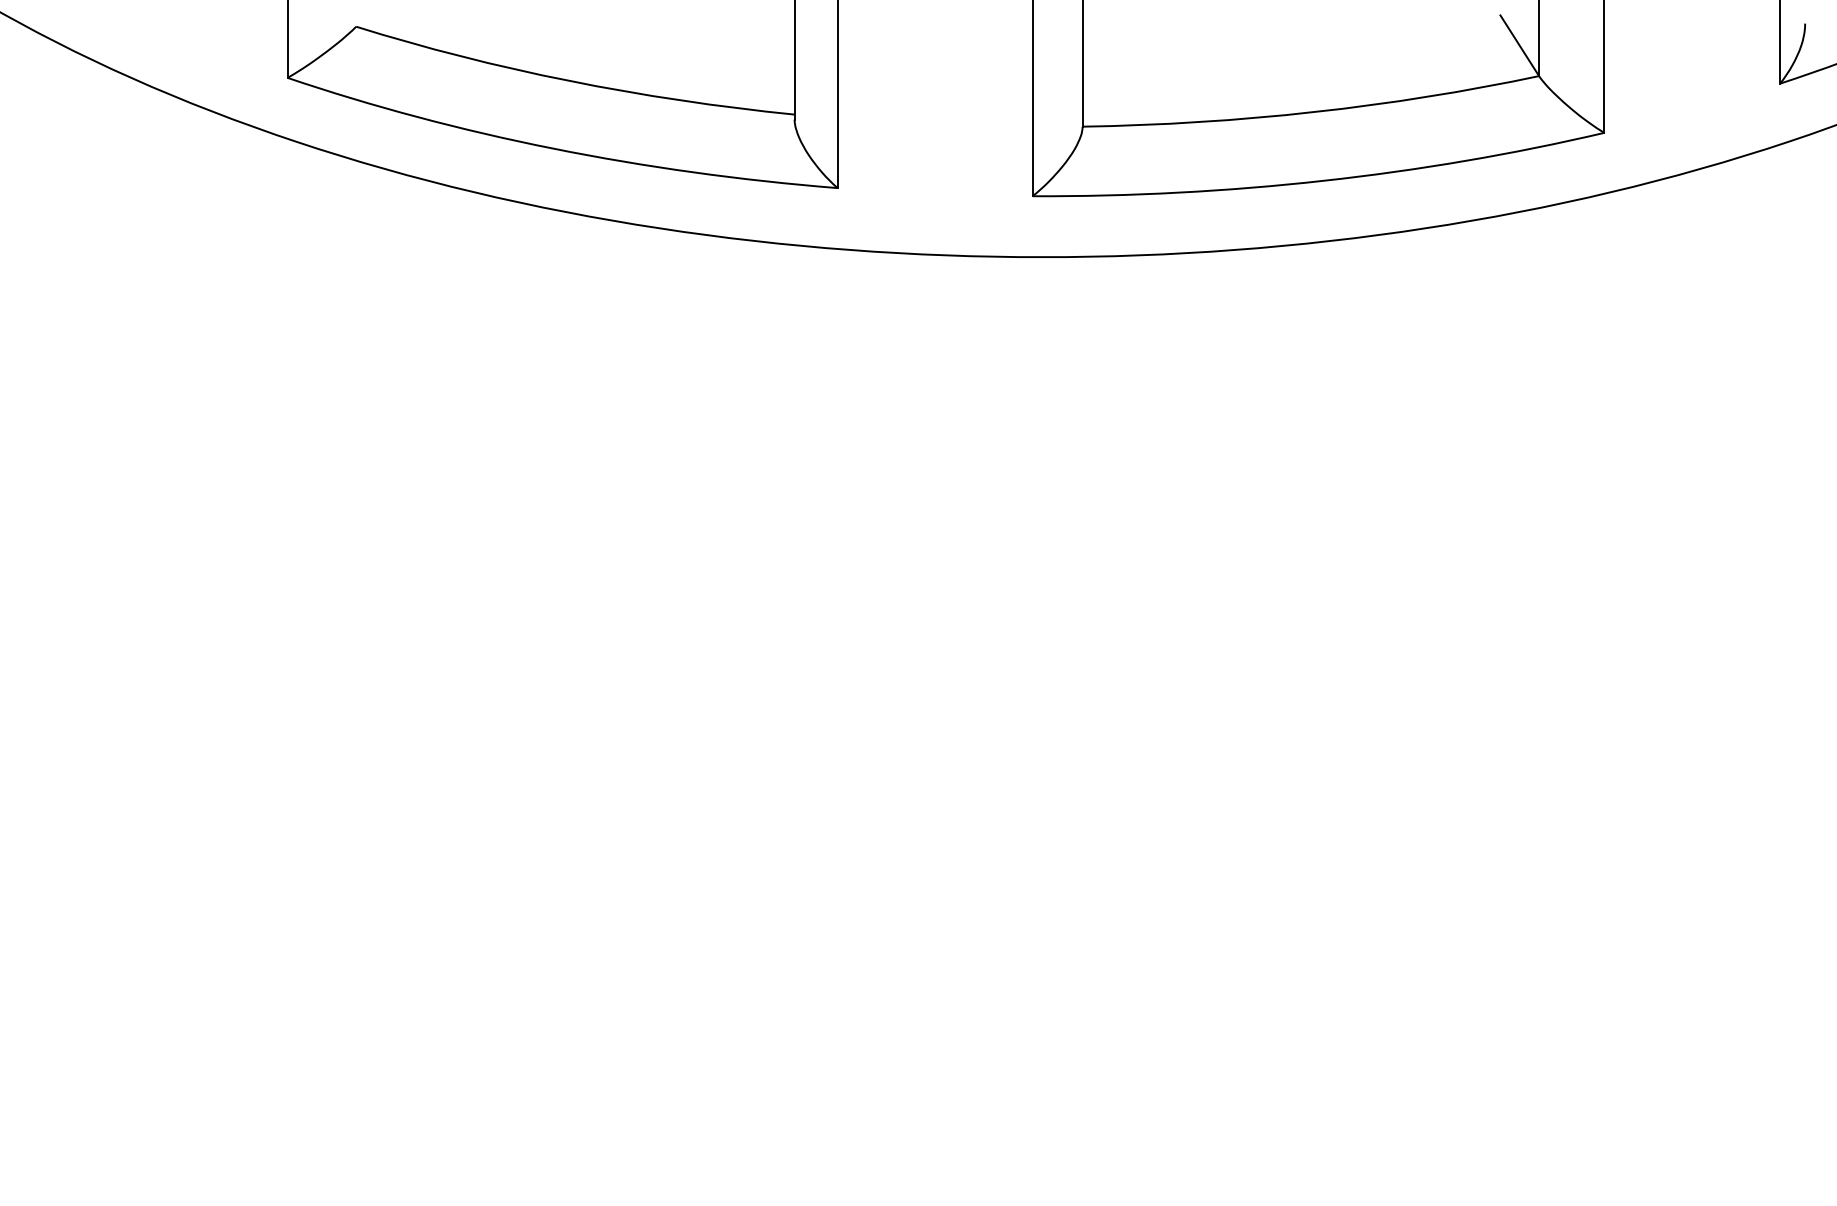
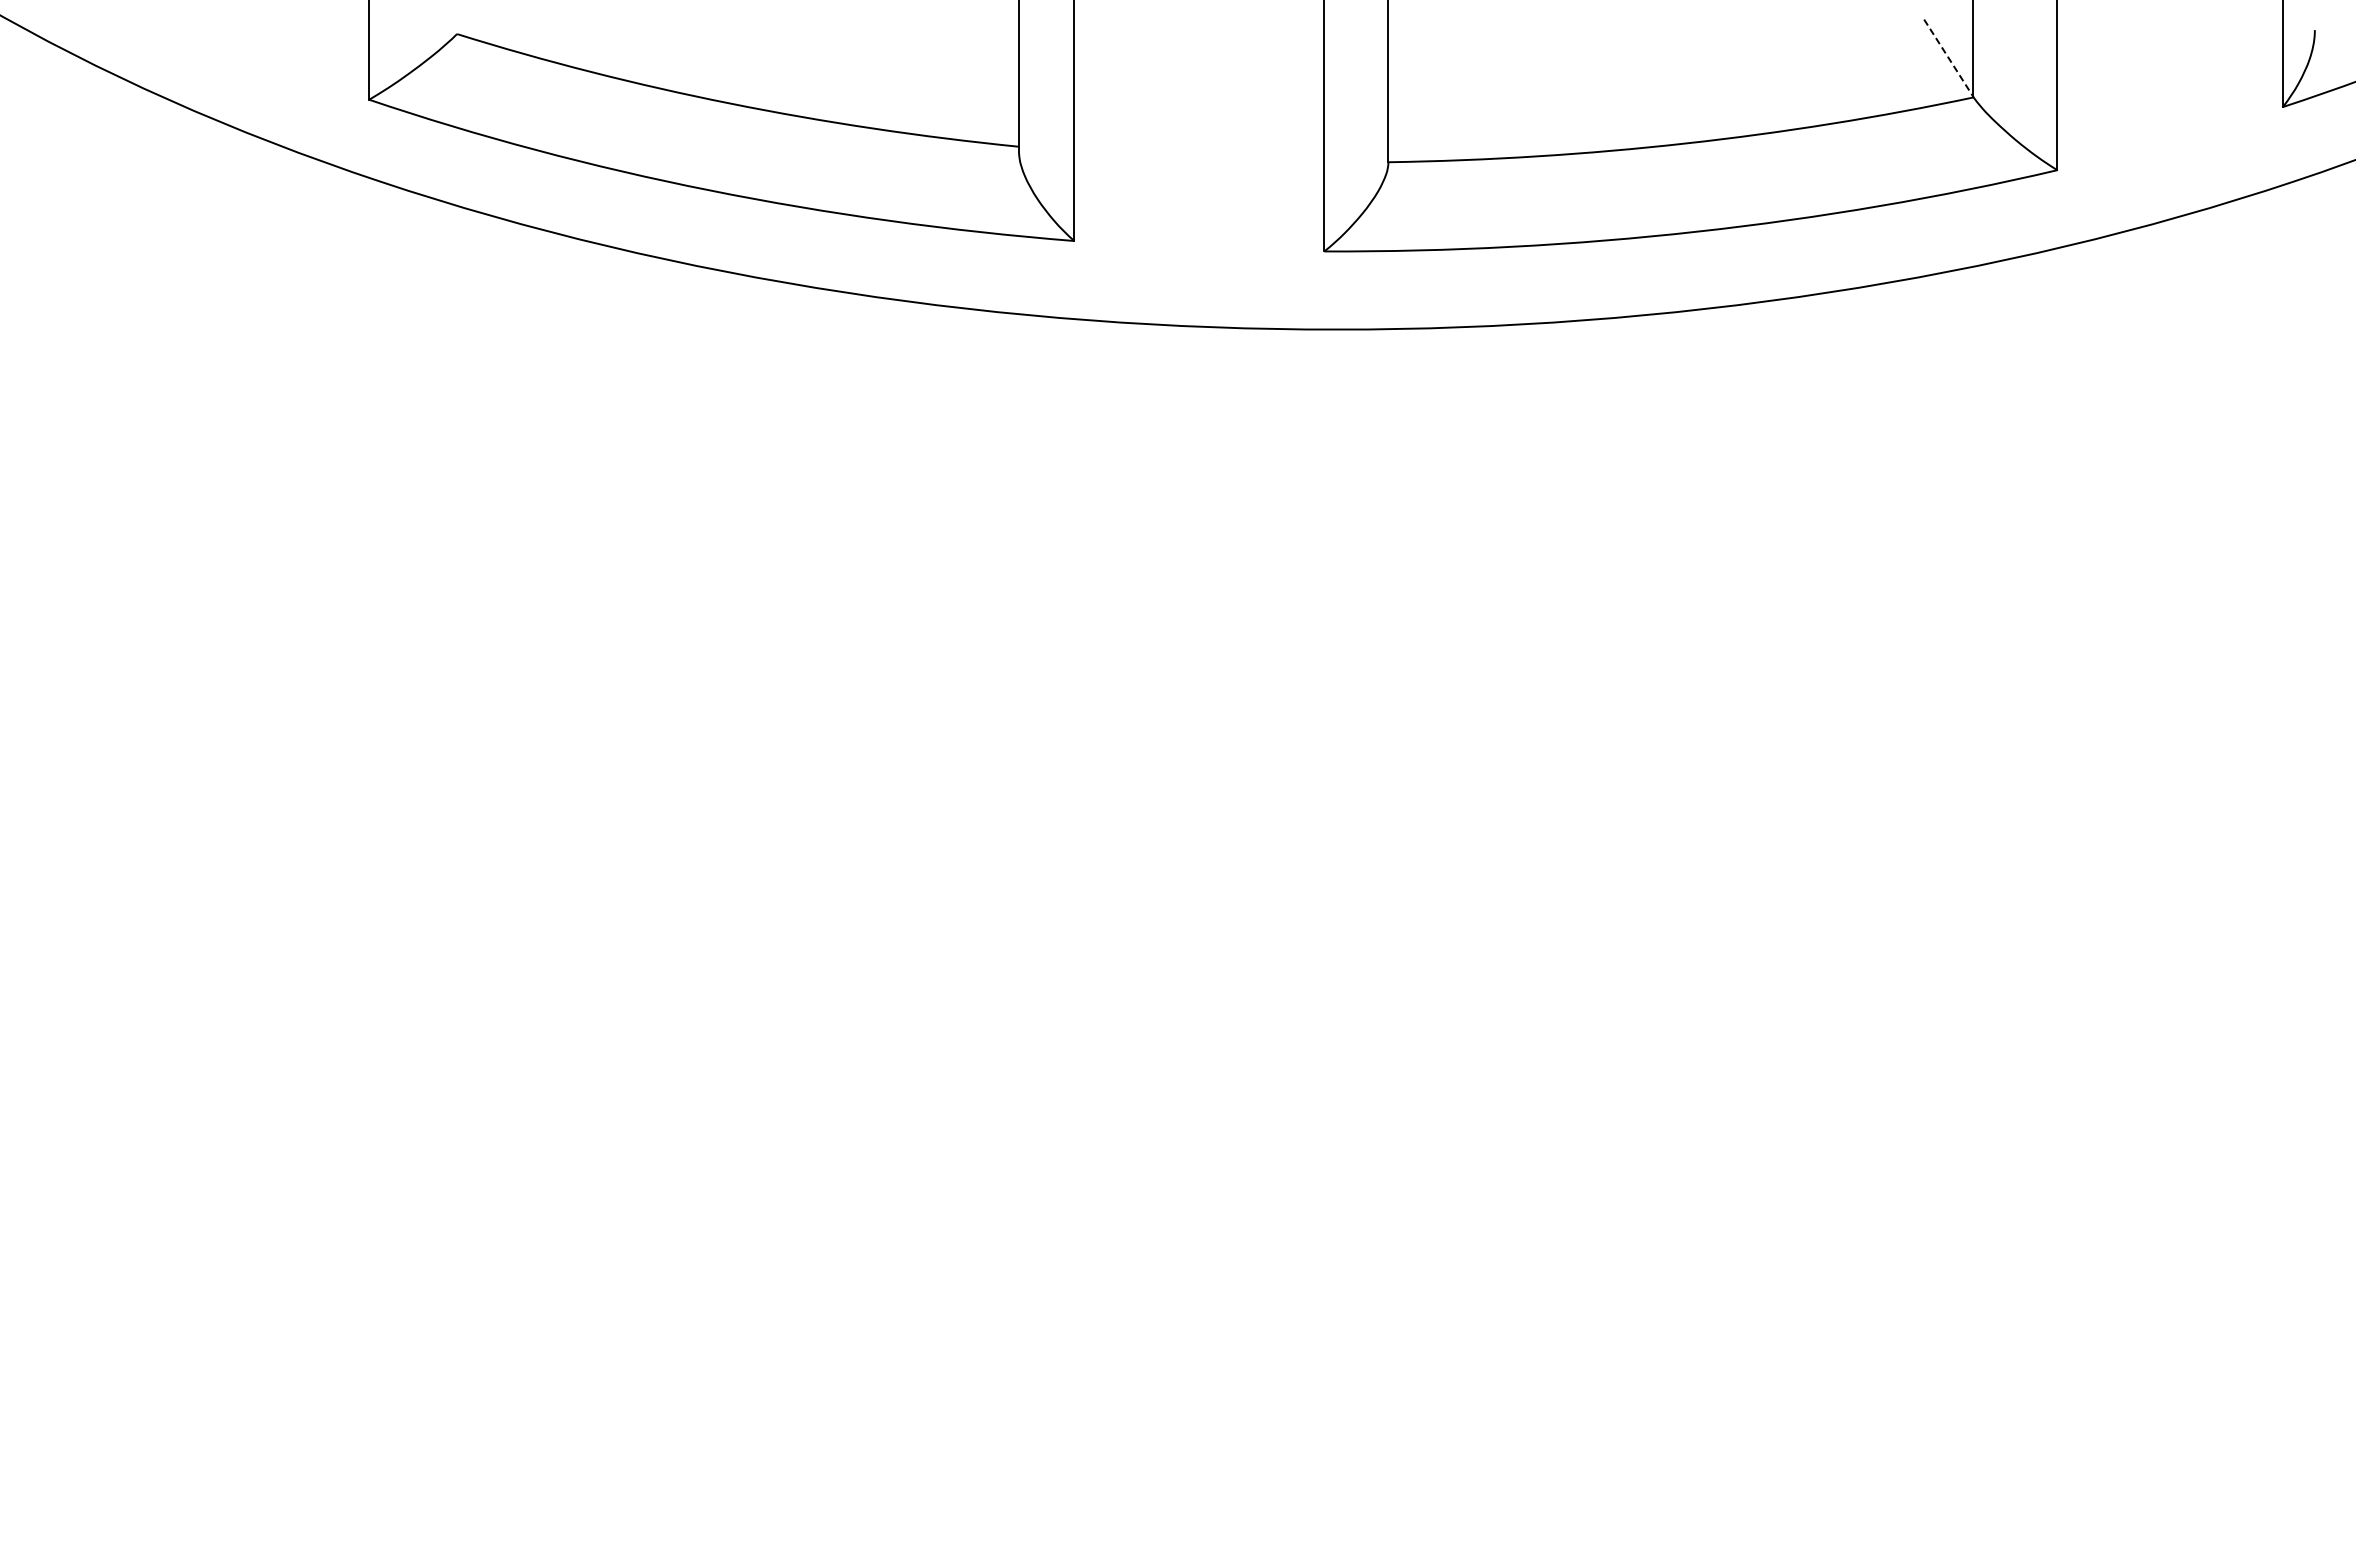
line: (1519, 45) -> (1948, 58), solid -> dashed

